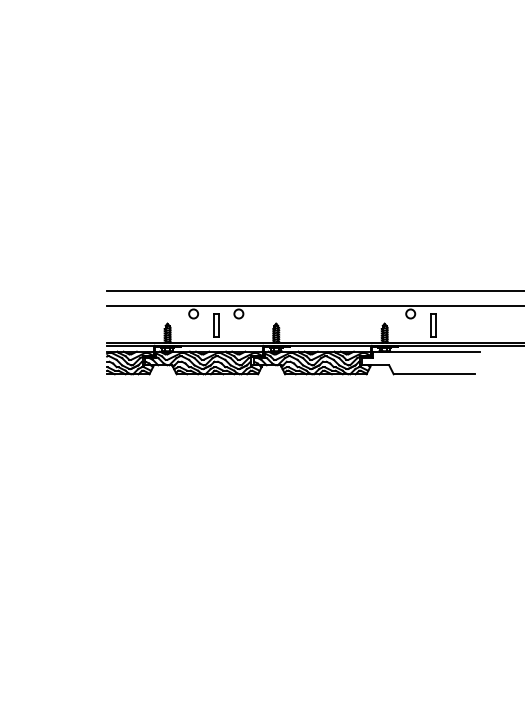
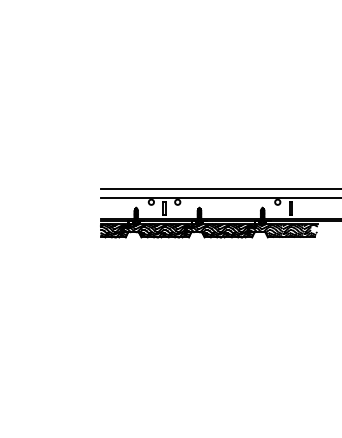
hatch: (420, 362) -> (283, 230), added

